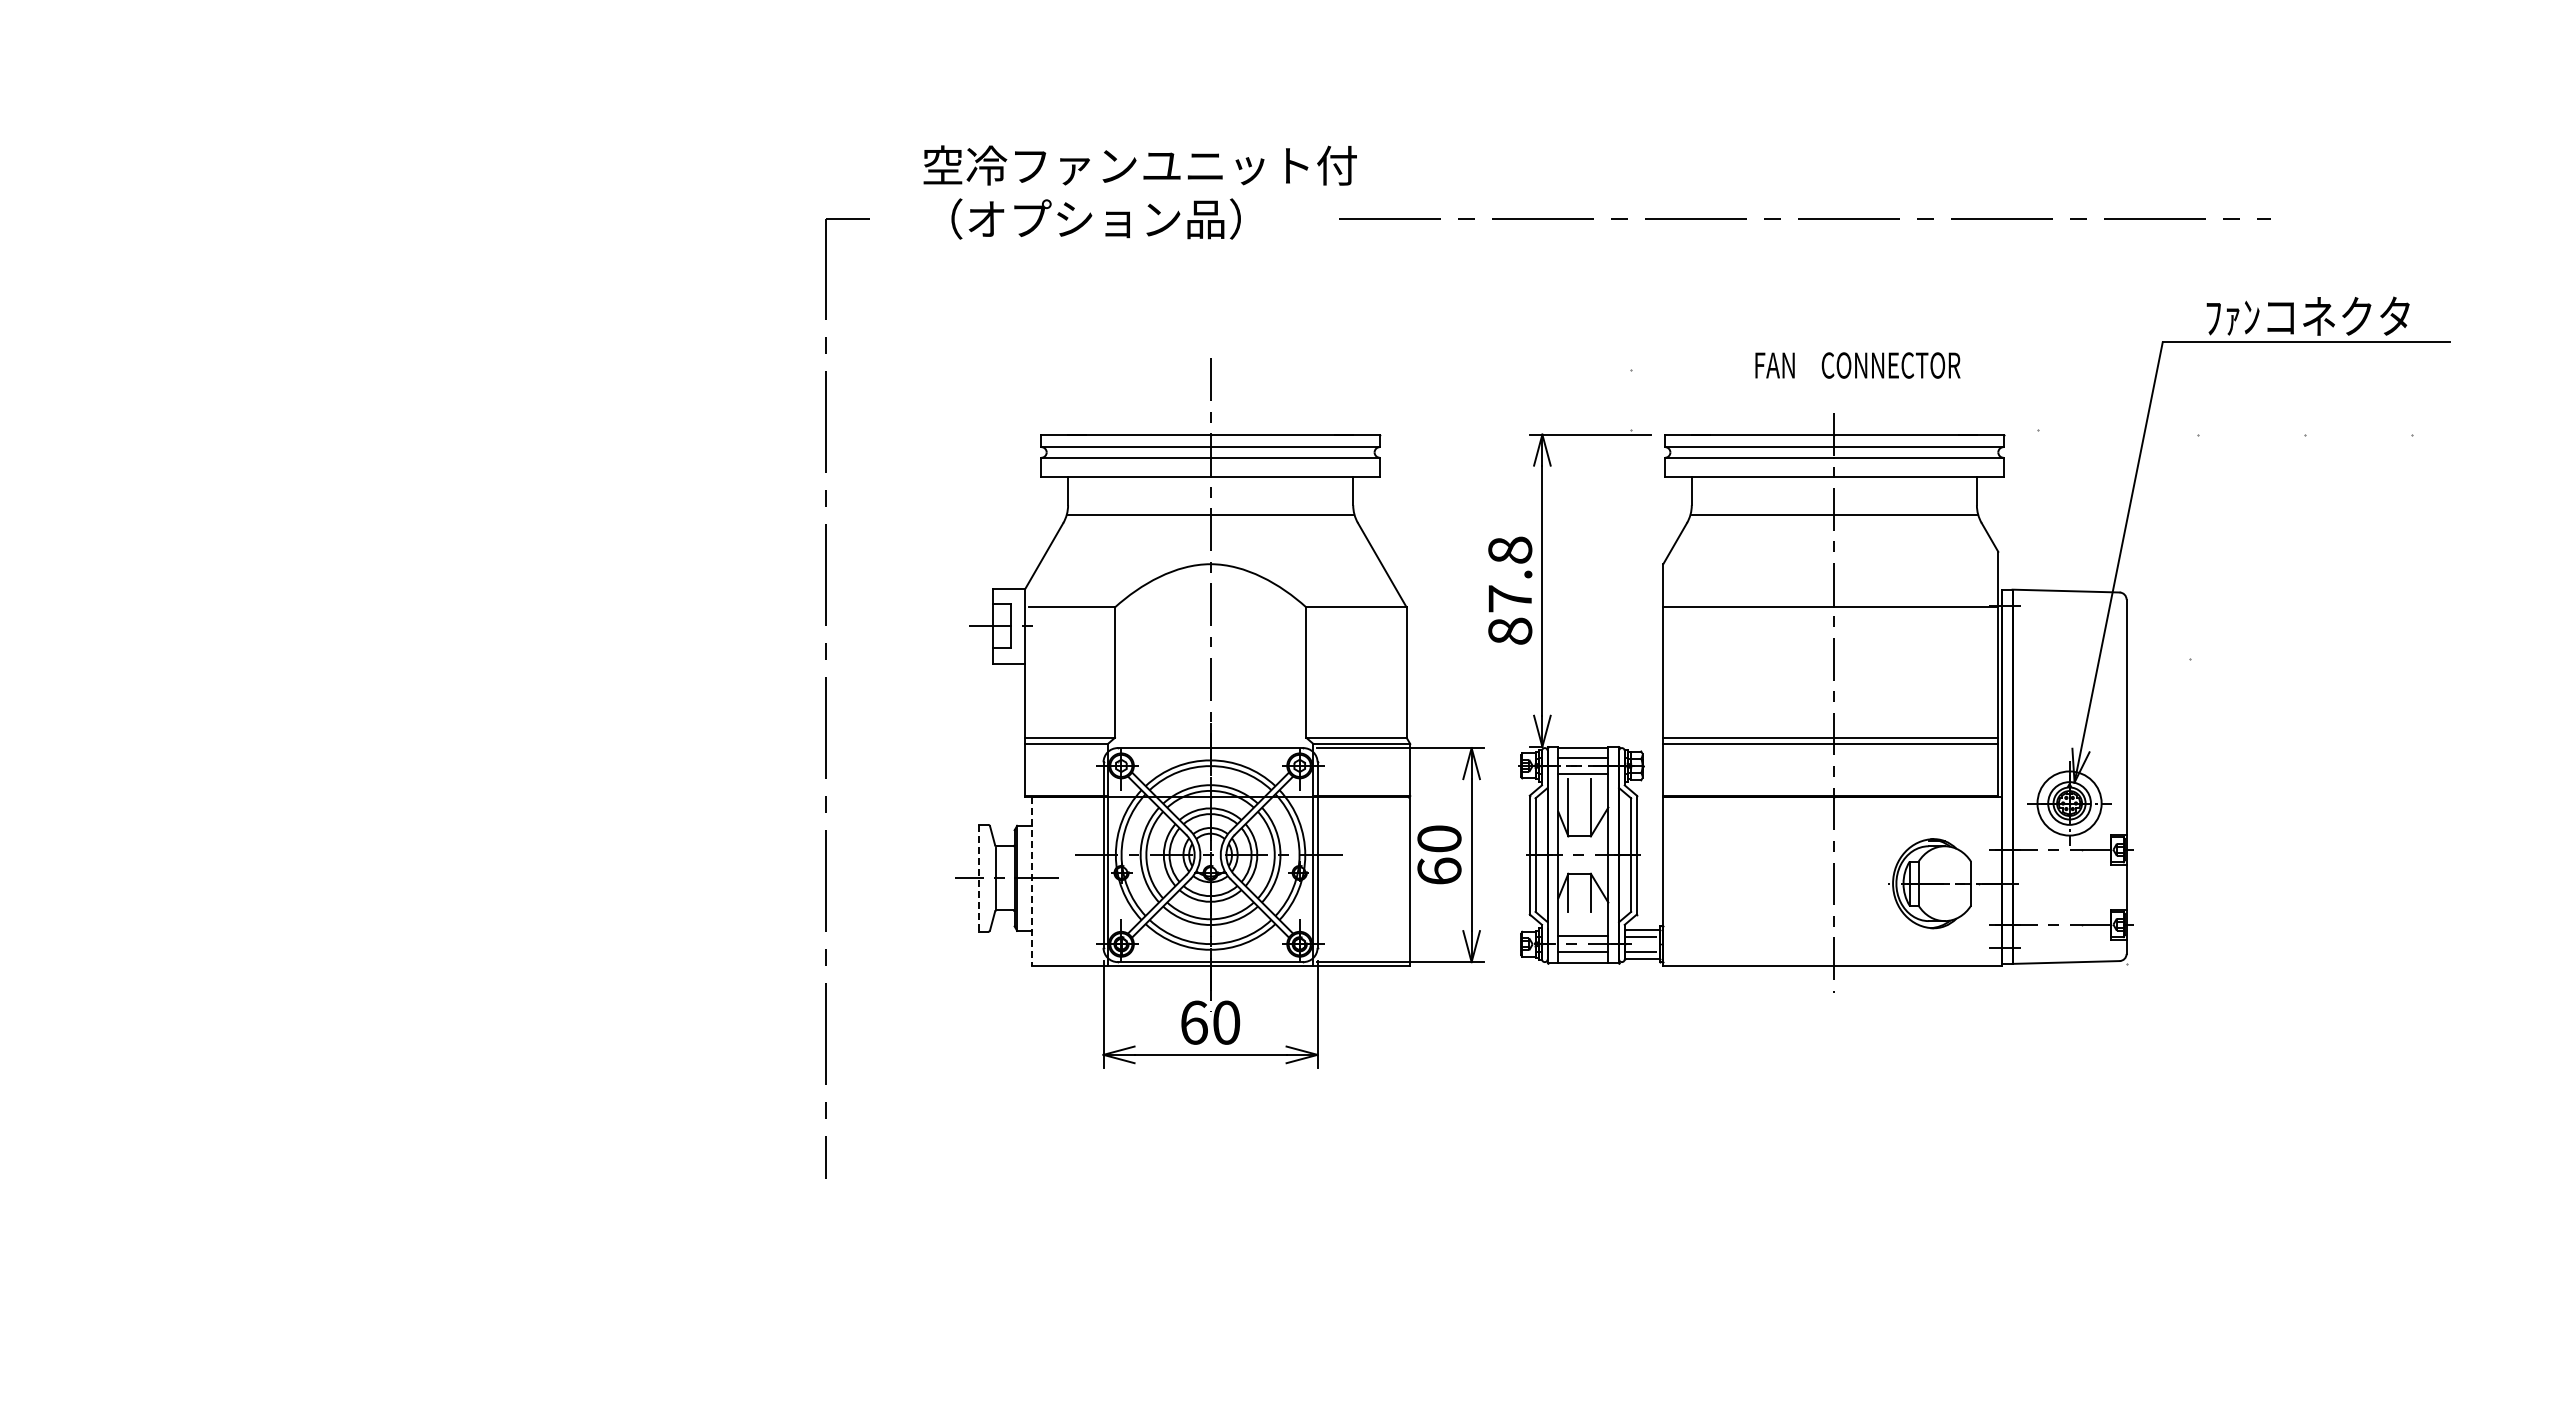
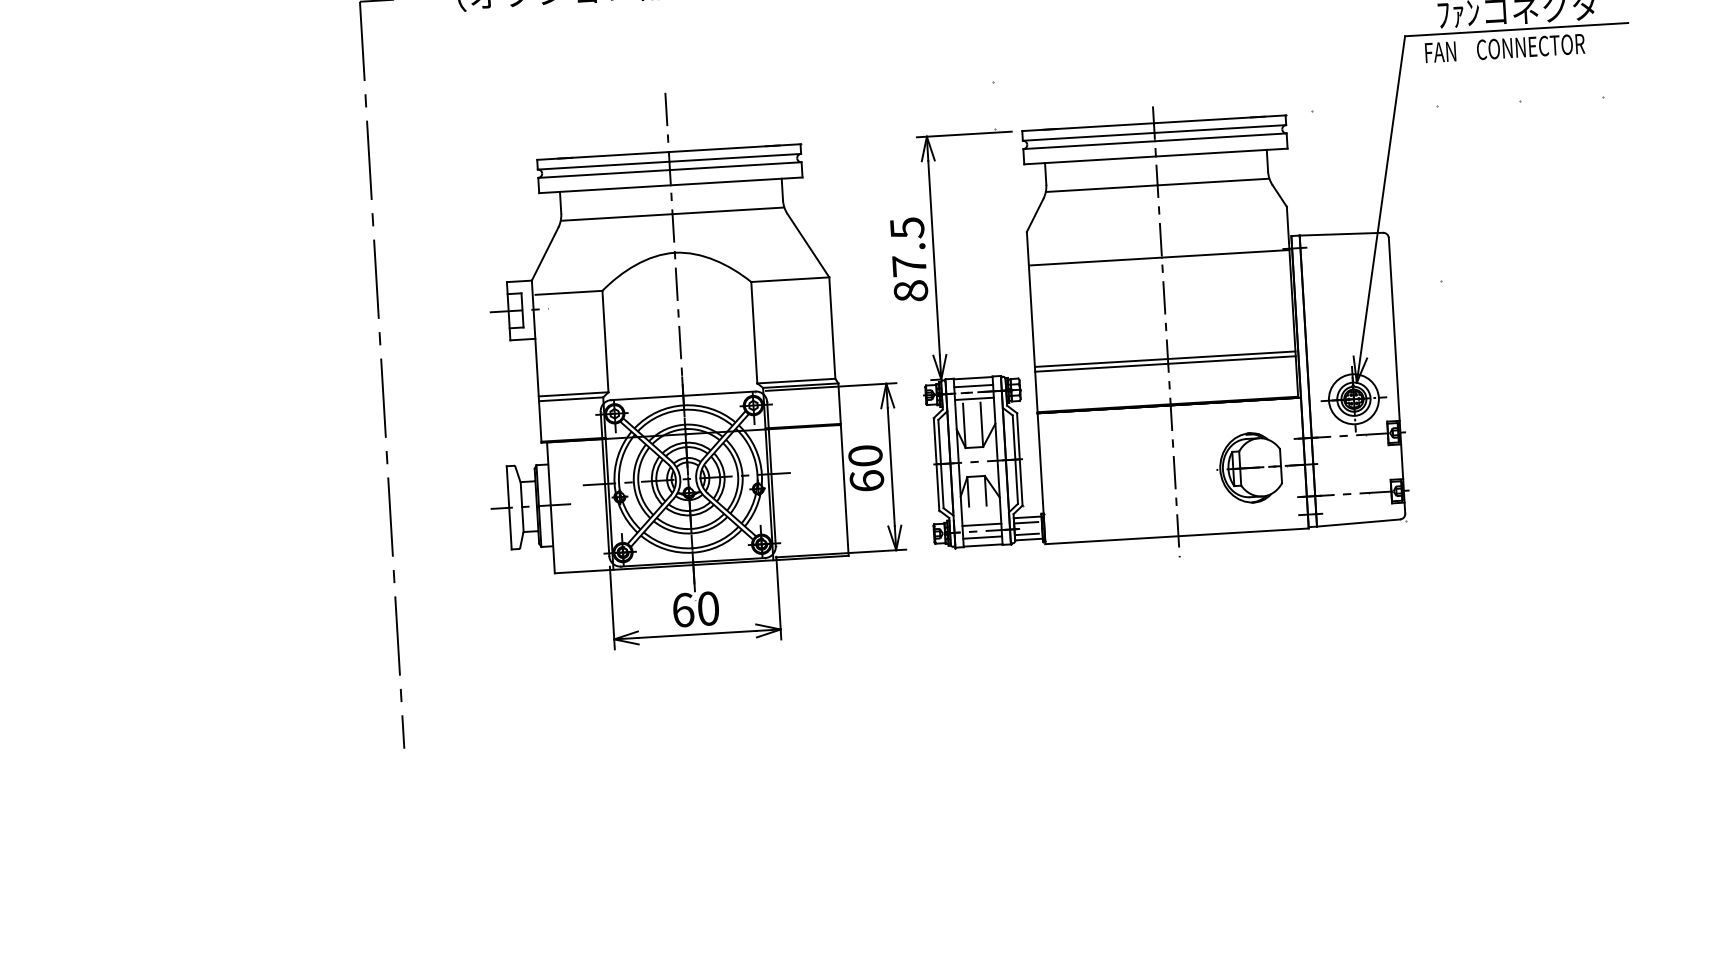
text: (1857, 365) -> (1504, 48), moved
text: (1510, 550) -> (907, 228), 87.8 -> 87.5
line: (979, 878) -> (509, 507), dashed -> solid
line: (1032, 882) -> (551, 508), dashed -> solid

